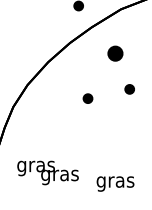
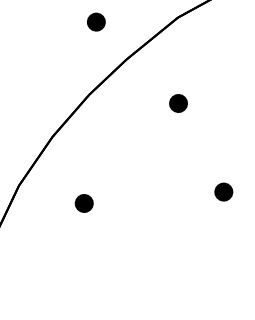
part: (115, 53) -> (178, 103), size x0.62
part: (129, 89) -> (223, 192), moved
part: (87, 98) -> (83, 203), moved

